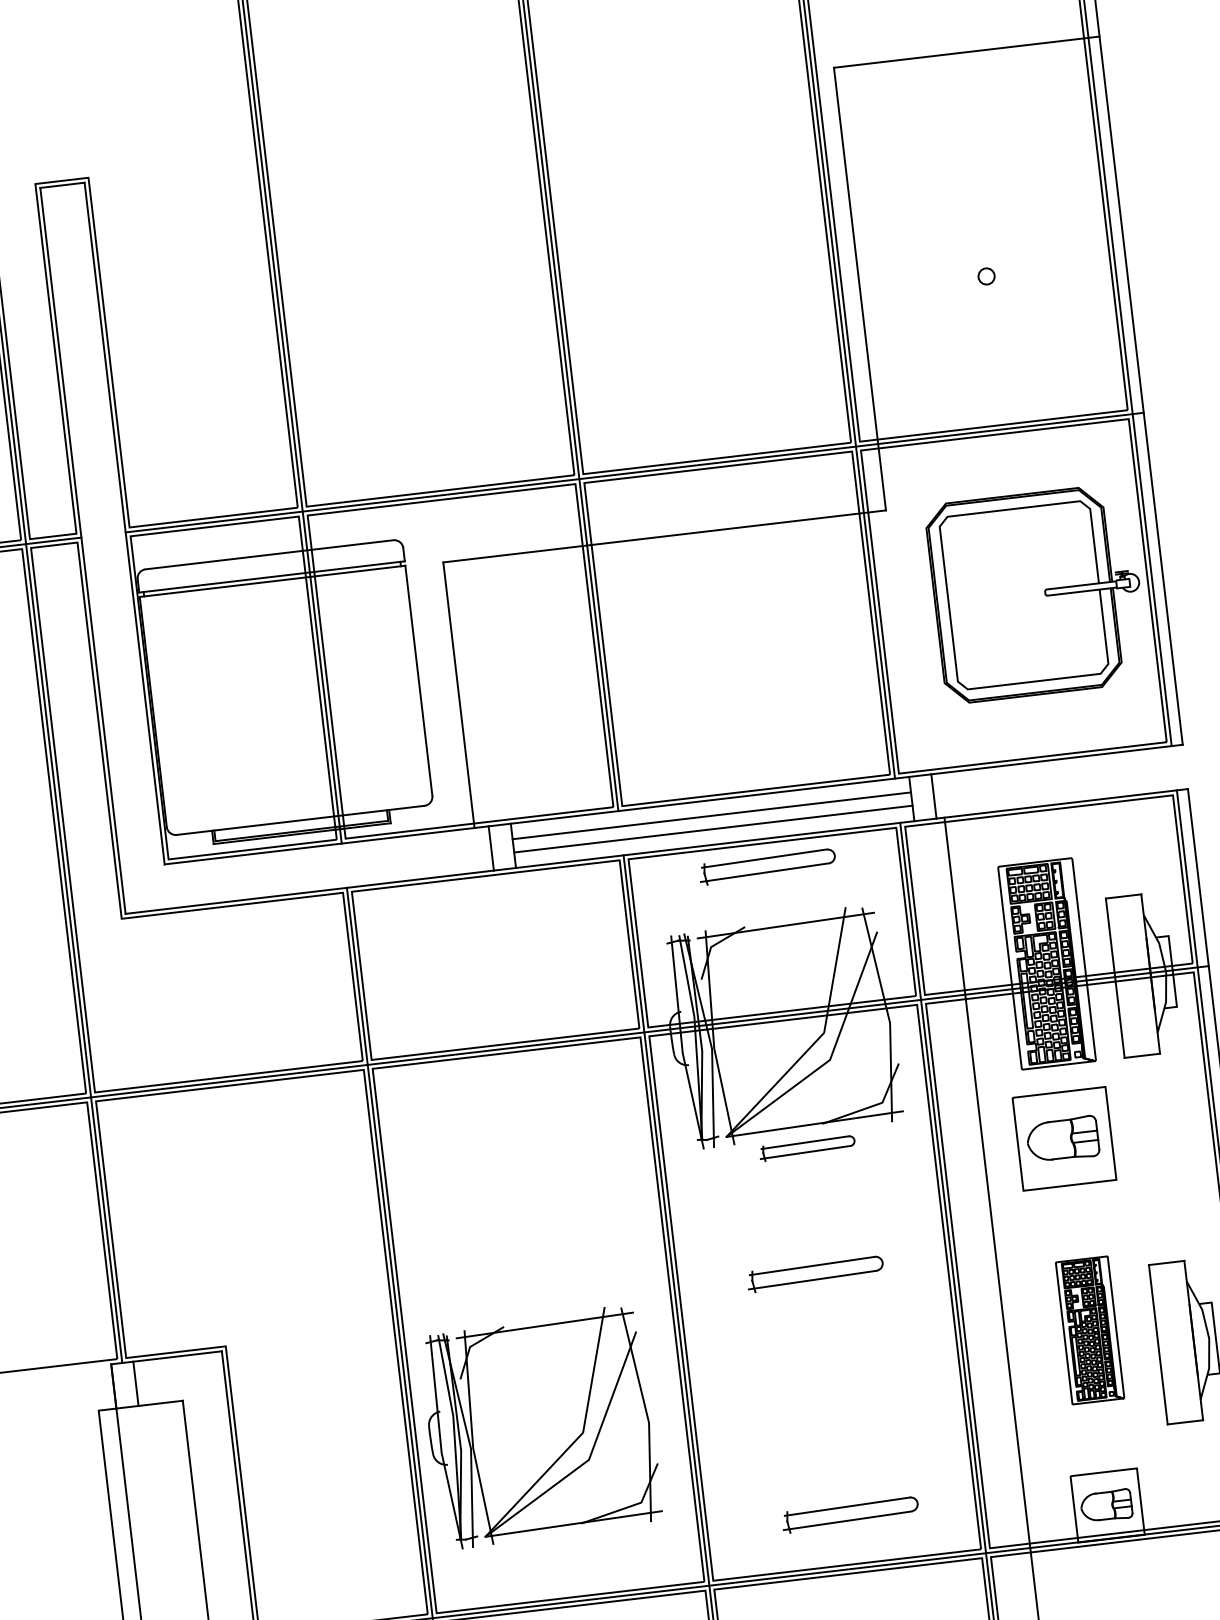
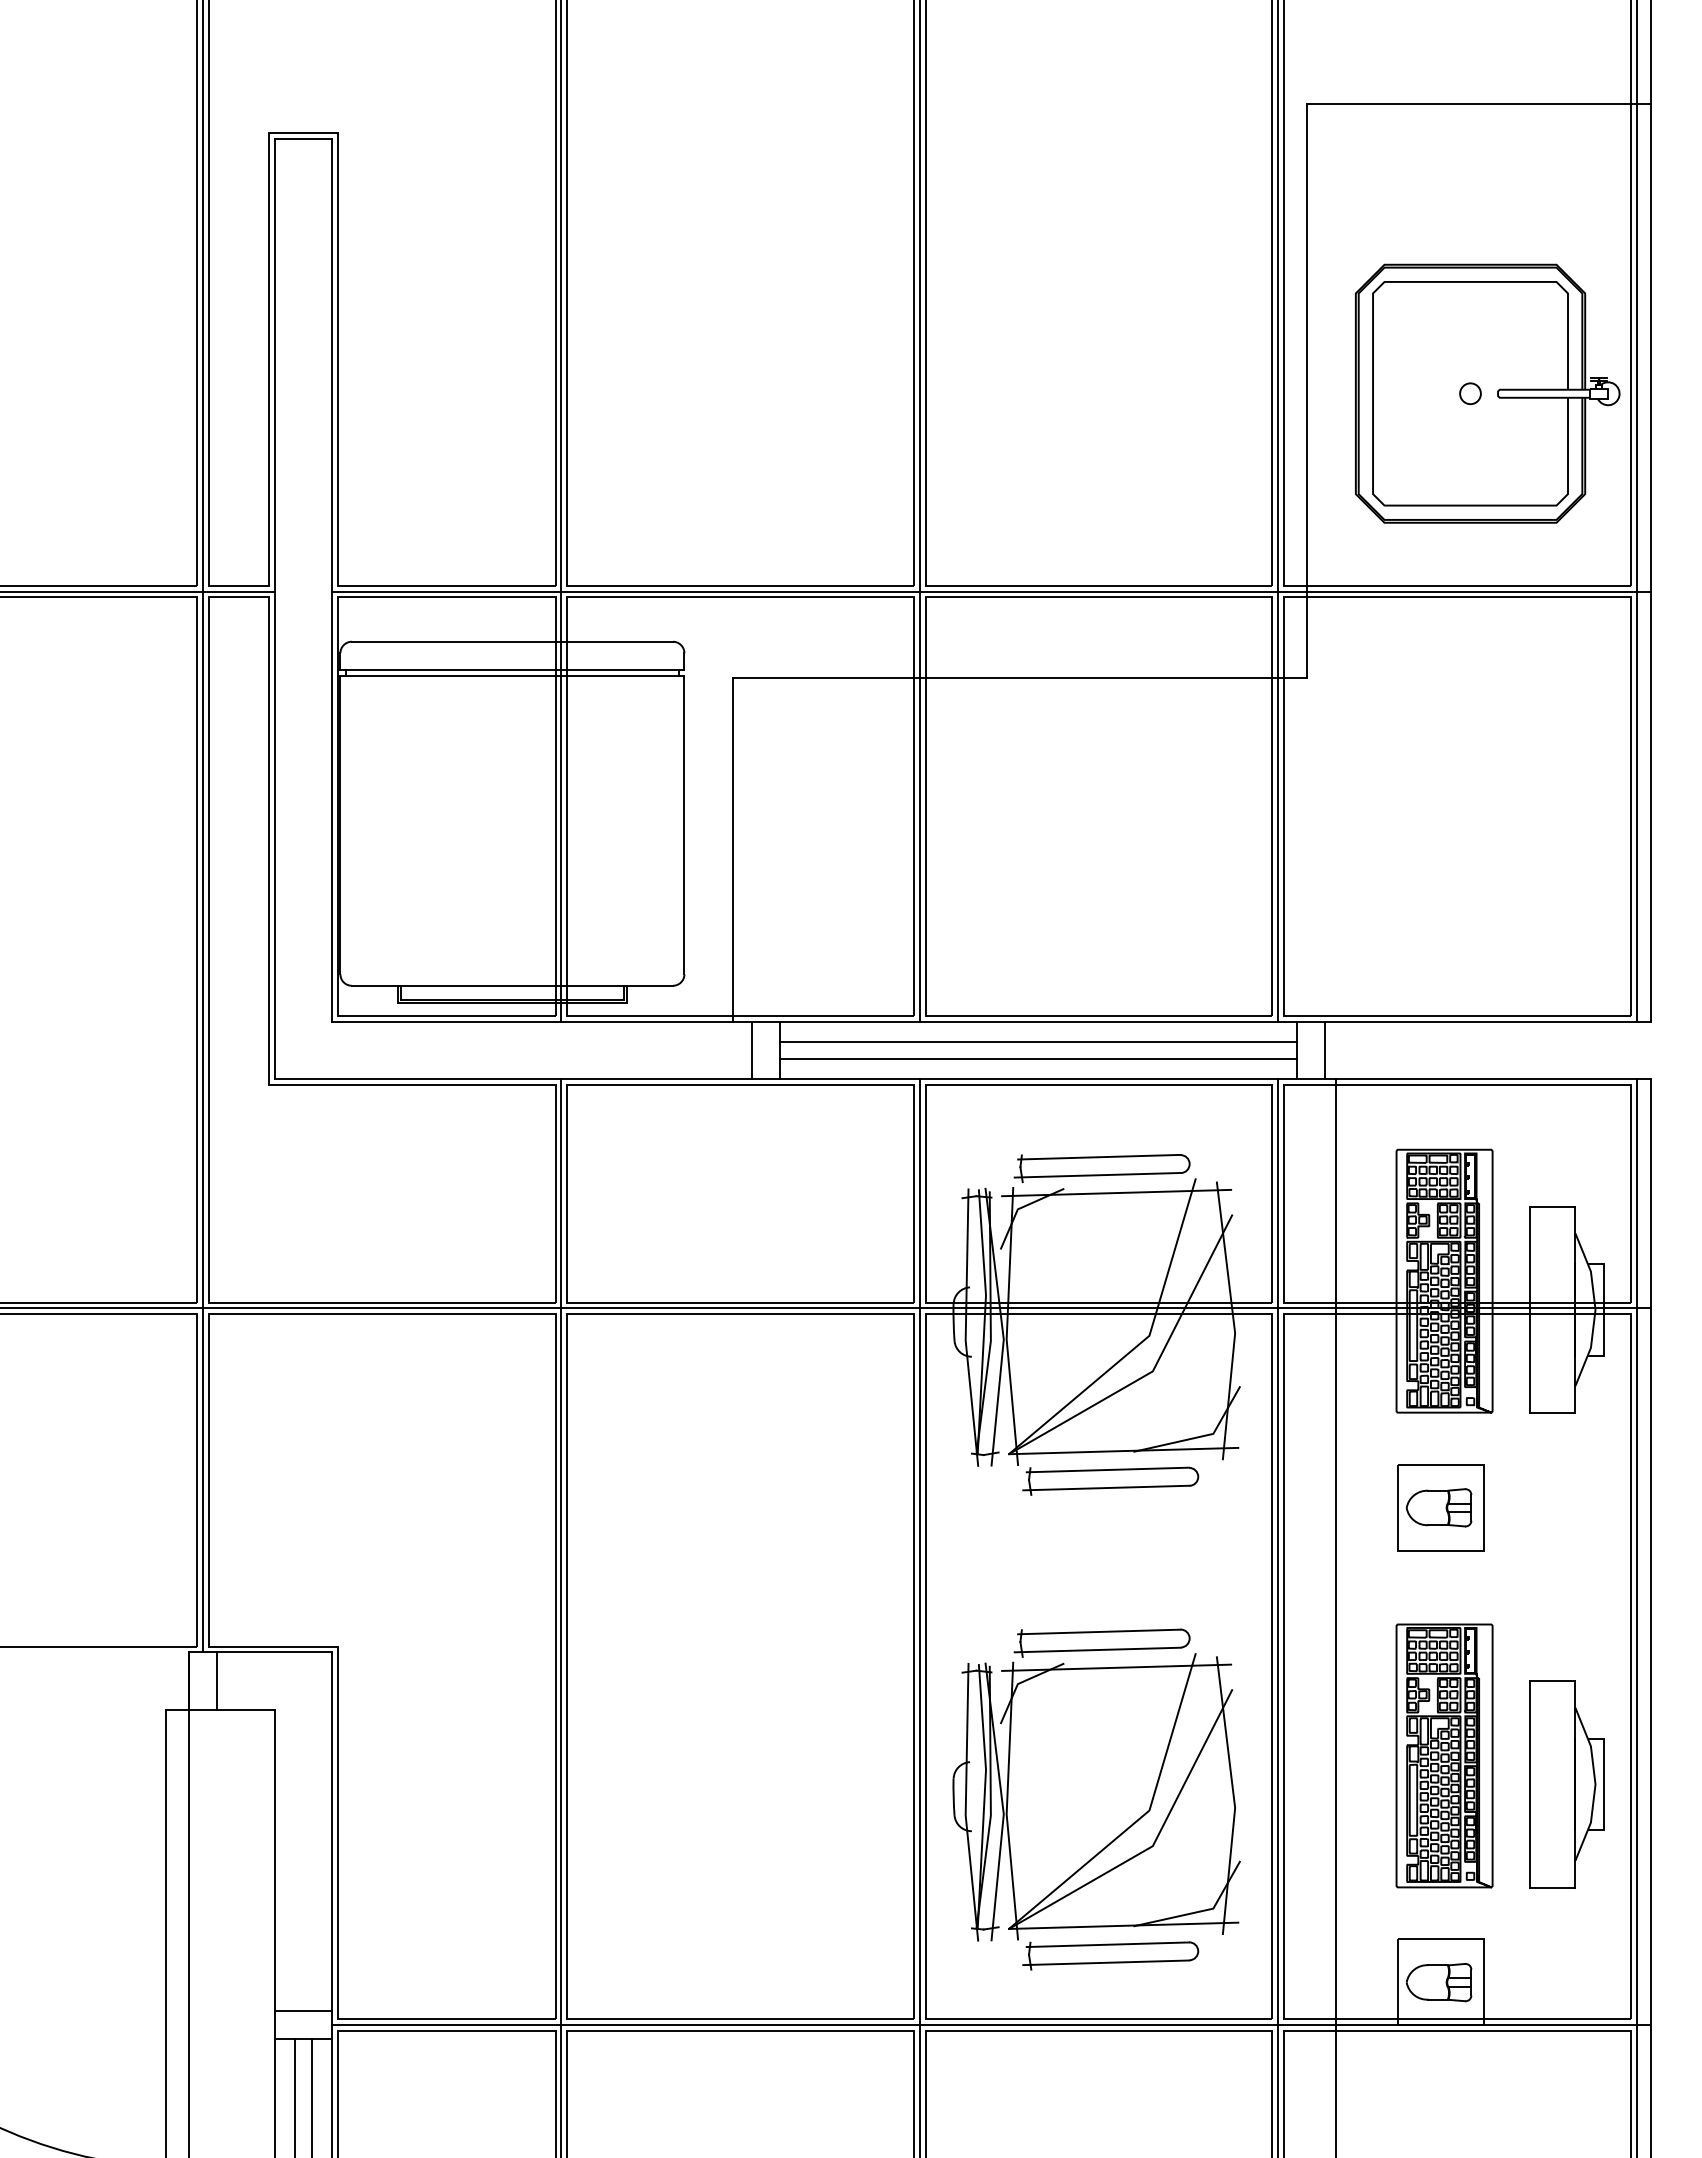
part: (1037, 593) -> (1487, 393), moved
part: (767, 867) -> (1101, 1168), moved
part: (1064, 1138) -> (1440, 1507), size x0.71
part: (807, 1148) -> (1110, 1480), size x1.43
part: (1090, 1330) -> (1444, 1755), size x1.43
part: (541, 1427) -> (1096, 1797), moved

